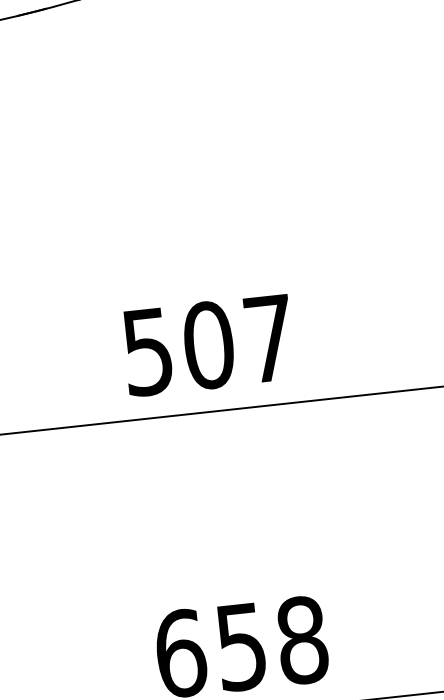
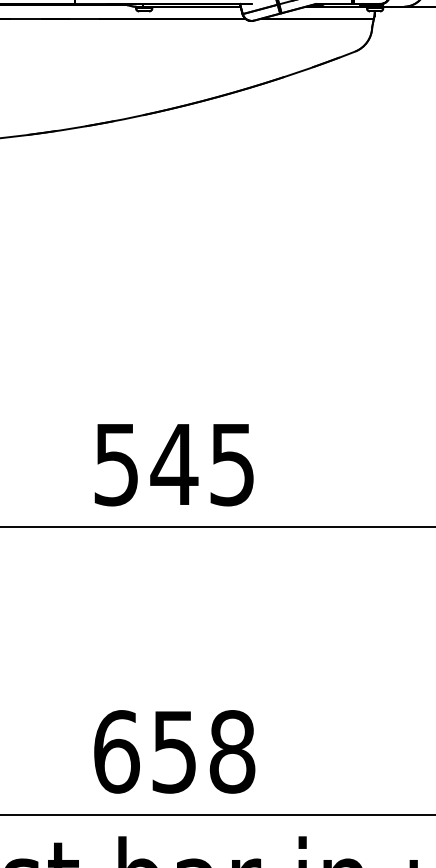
text: (237, 342) -> (201, 464), 507 -> 545

